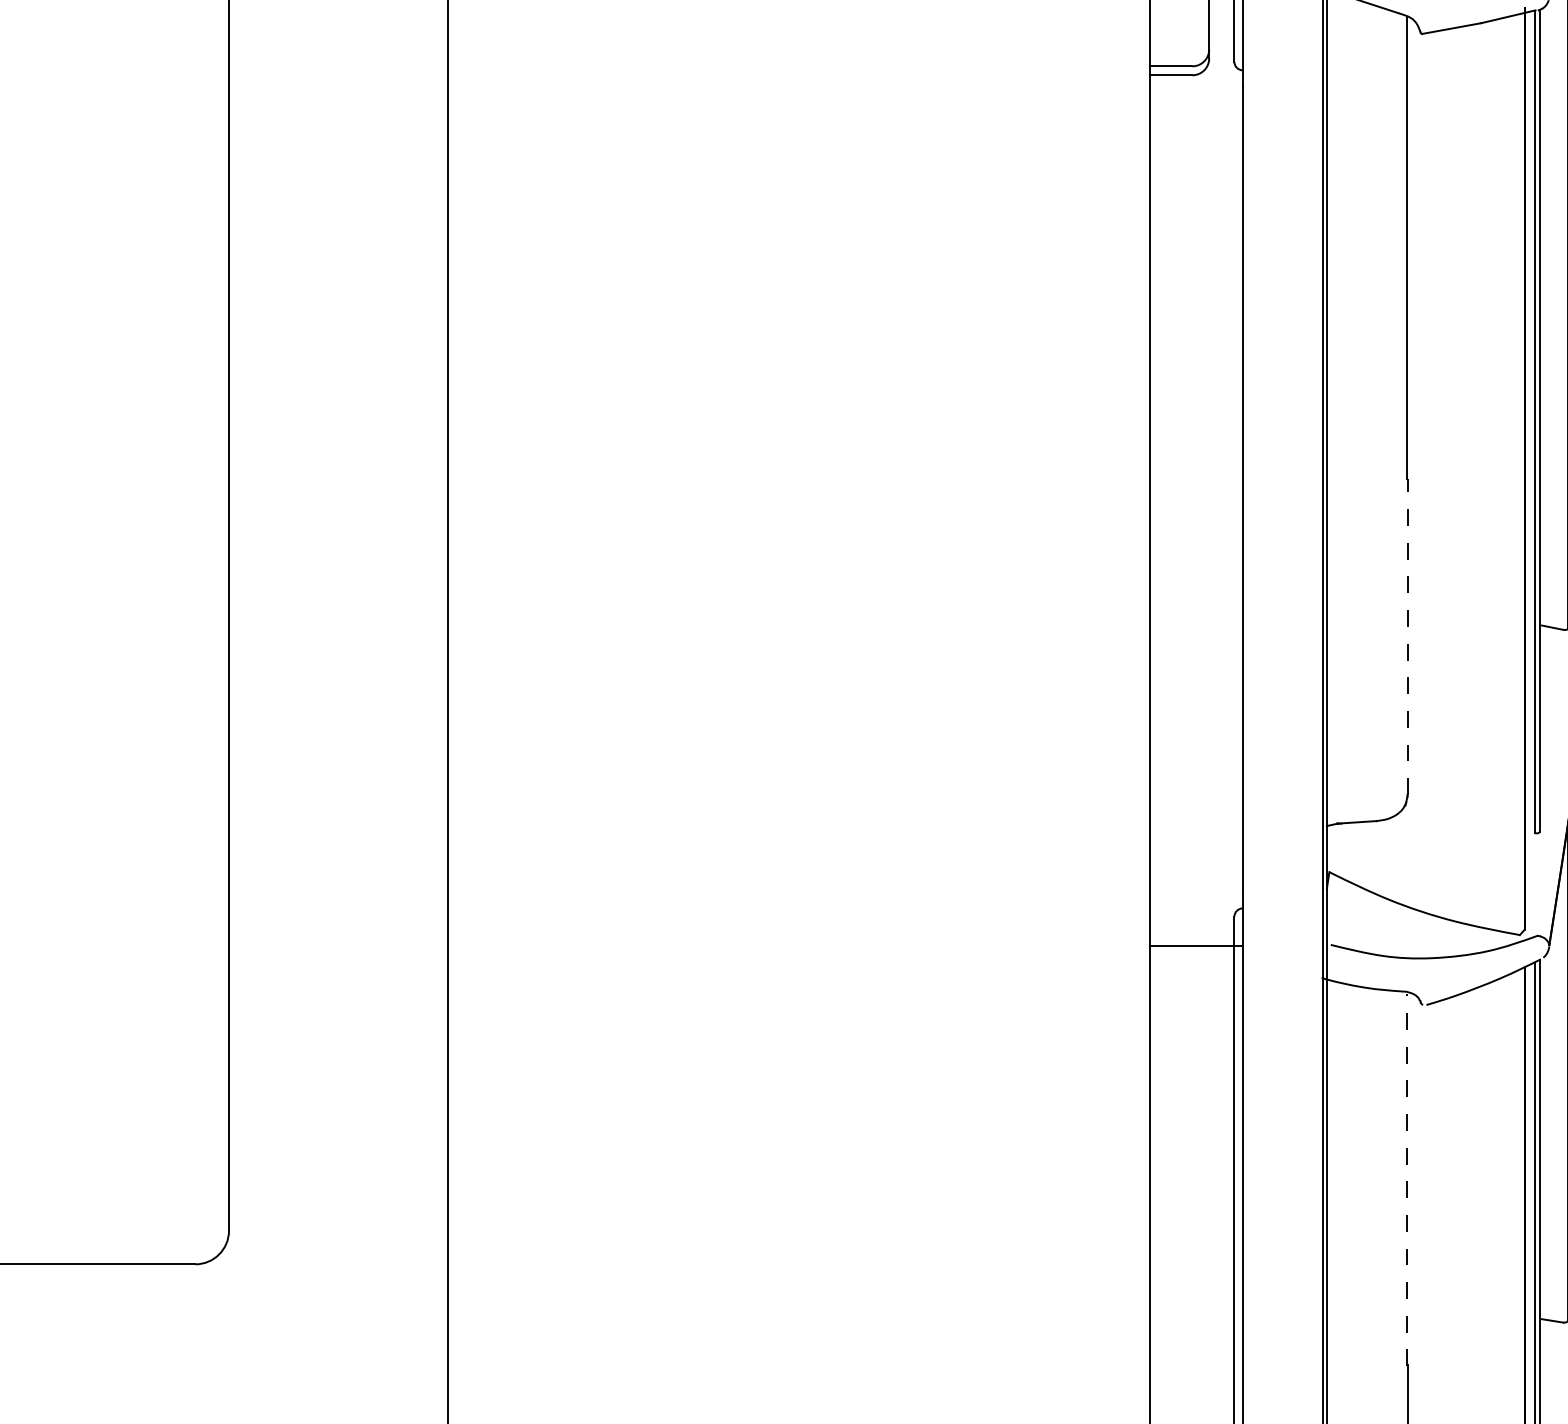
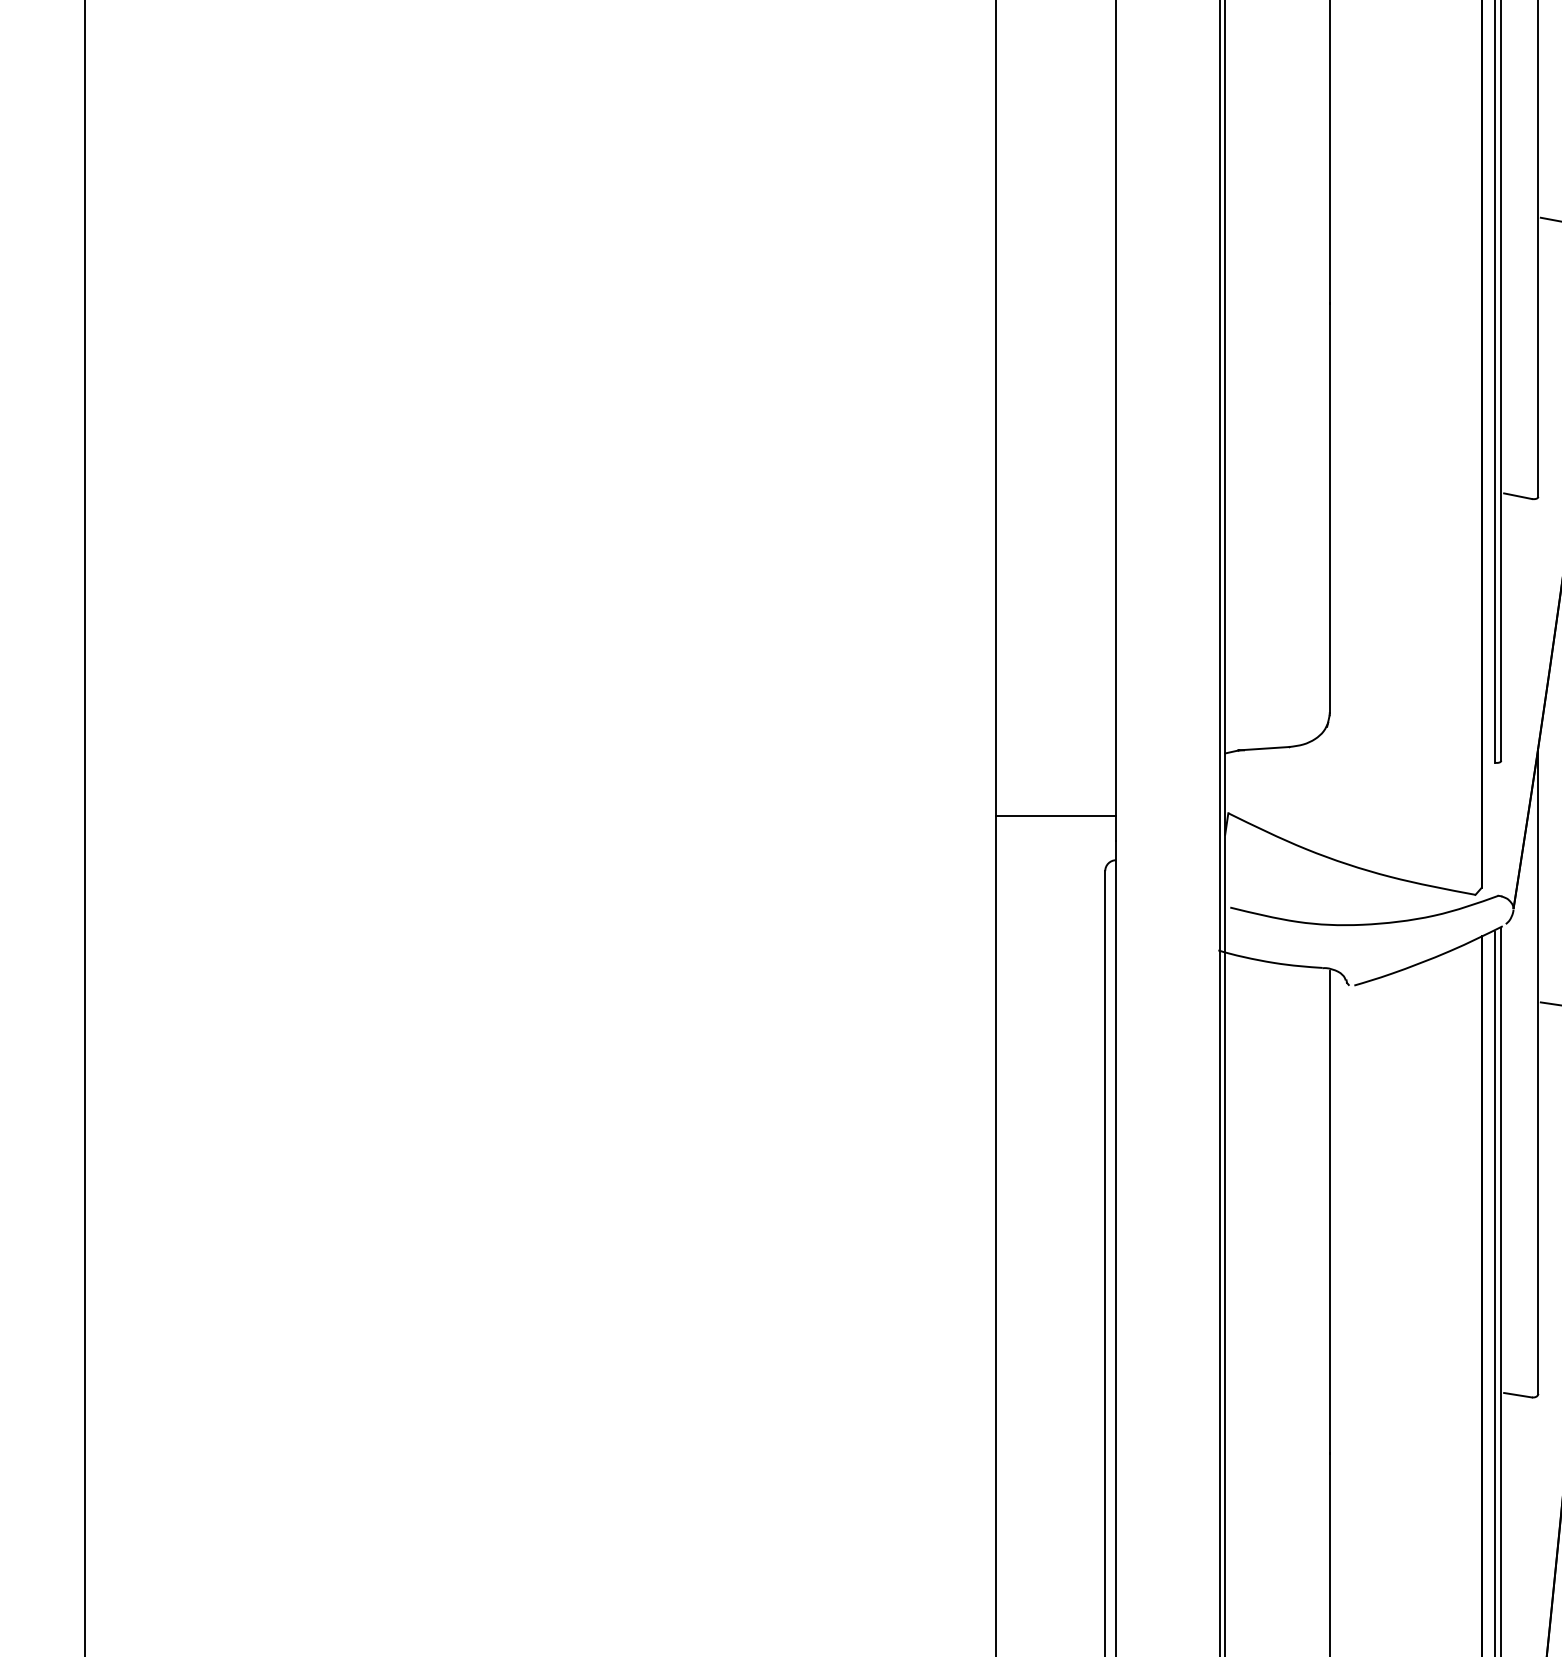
line: (1407, 636) -> (1329, 507), dashed -> solid
line: (1196, 946) -> (1056, 816), moved
line: (1407, 1179) -> (1329, 1211), dashed -> solid

